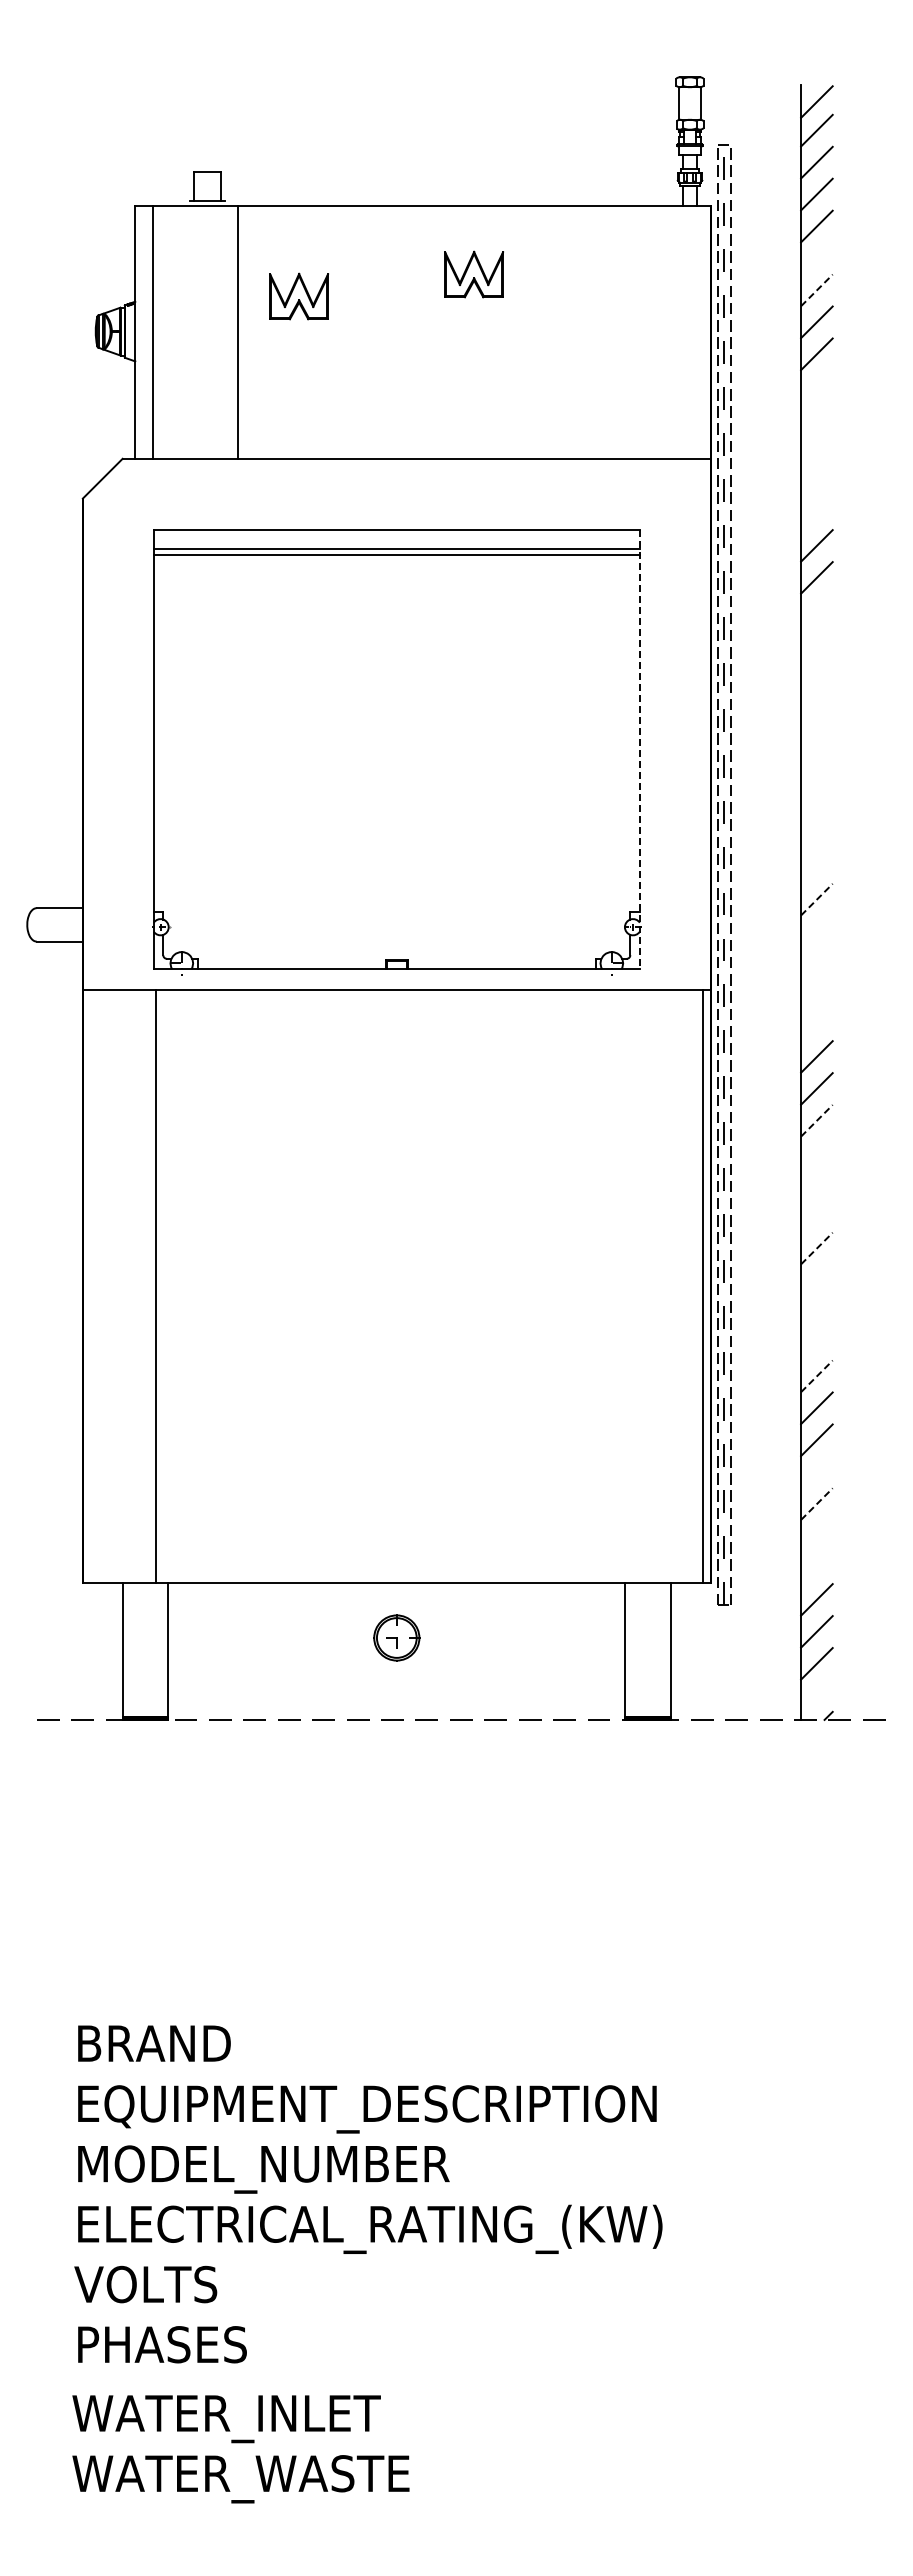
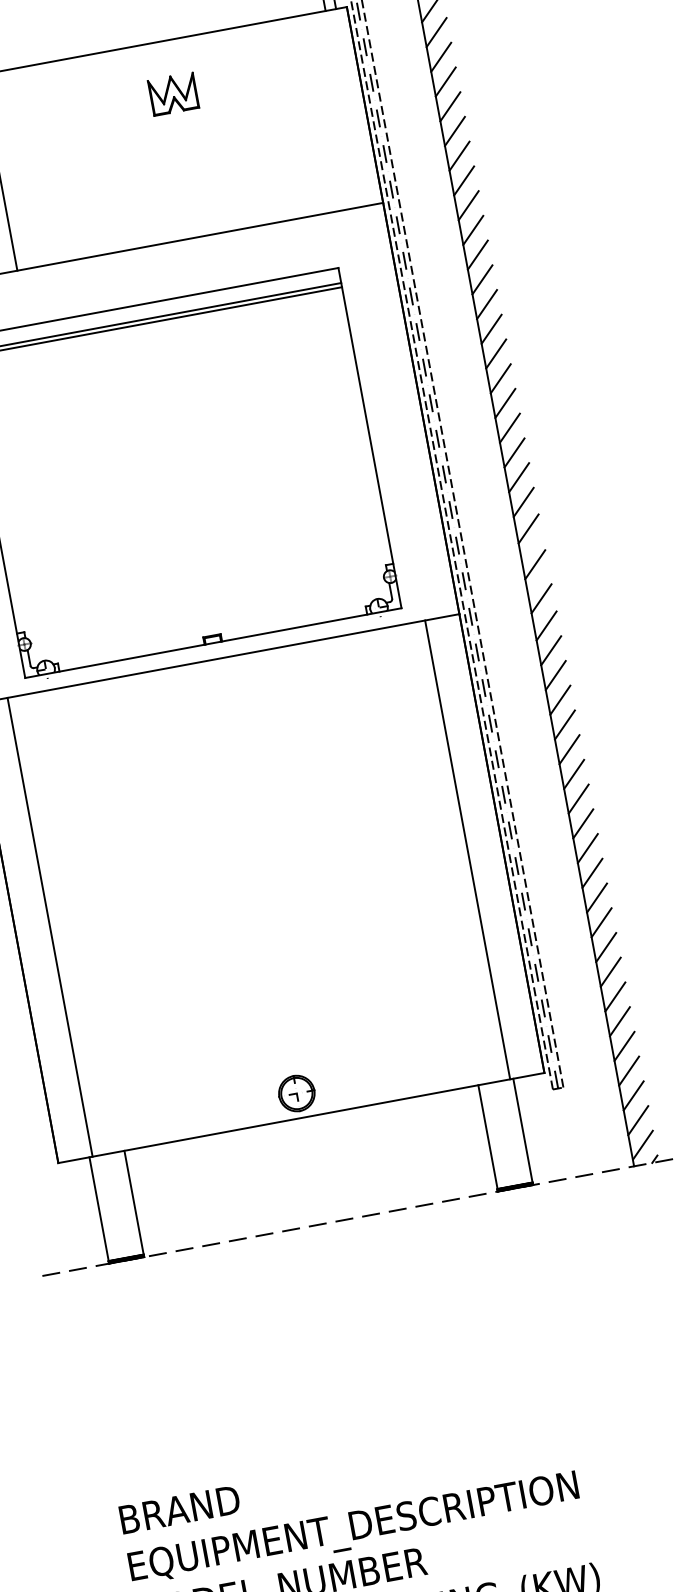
line: (816, 258) -> (436, 32), added
line: (817, 290) -> (441, 57), dashed -> solid
part: (298, 296) -> (40, 136), removed
line: (816, 385) -> (454, 130), added
line: (816, 417) -> (459, 155), added
line: (816, 449) -> (463, 180), added
line: (816, 481) -> (468, 205), added
line: (816, 513) -> (472, 230), added
line: (816, 609) -> (486, 304), added
line: (816, 641) -> (491, 329), added
line: (816, 673) -> (495, 353), added
line: (816, 705) -> (500, 378), added
line: (816, 737) -> (505, 403), added
line: (639, 749) -> (369, 438), dashed -> solid
line: (816, 769) -> (509, 428), added
line: (816, 801) -> (514, 453), added
line: (816, 833) -> (518, 477), added
line: (816, 865) -> (523, 502), added
line: (817, 899) -> (529, 528), dashed -> solid
line: (816, 945) -> (534, 564), added
line: (816, 989) -> (541, 598), added
line: (816, 1024) -> (546, 625), added
line: (817, 1120) -> (560, 699), dashed -> solid
line: (816, 1152) -> (564, 724), added
line: (816, 1184) -> (569, 749), added
line: (816, 1216) -> (573, 774), added
line: (817, 1248) -> (579, 798), dashed -> solid
line: (816, 1280) -> (582, 823), added
line: (156, 1286) -> (50, 927), moved
line: (702, 1286) -> (467, 850), moved
line: (816, 1312) -> (587, 848), added
line: (816, 1344) -> (592, 873), added
line: (817, 1376) -> (597, 898), dashed -> solid
line: (816, 1471) -> (610, 971), added
line: (817, 1503) -> (615, 996), dashed -> solid
line: (816, 1535) -> (619, 1021), added
line: (816, 1567) -> (624, 1046), added
part: (396, 1637) -> (296, 1093), moved
line: (816, 1694) -> (642, 1144), added

